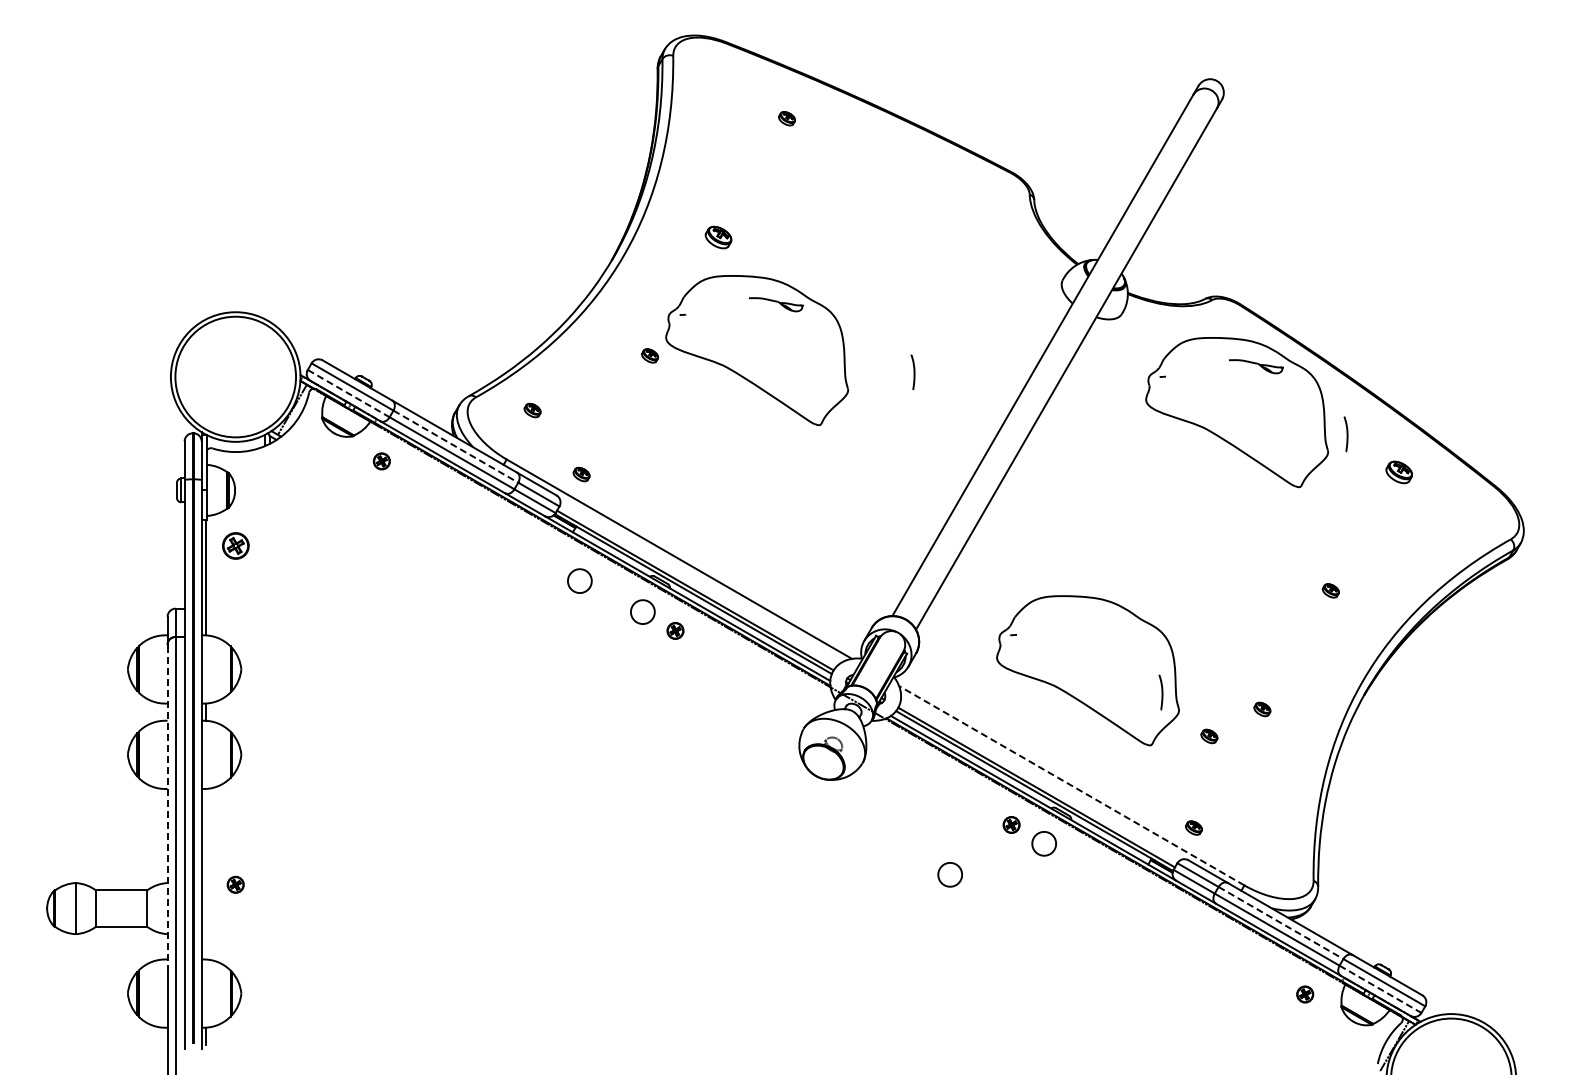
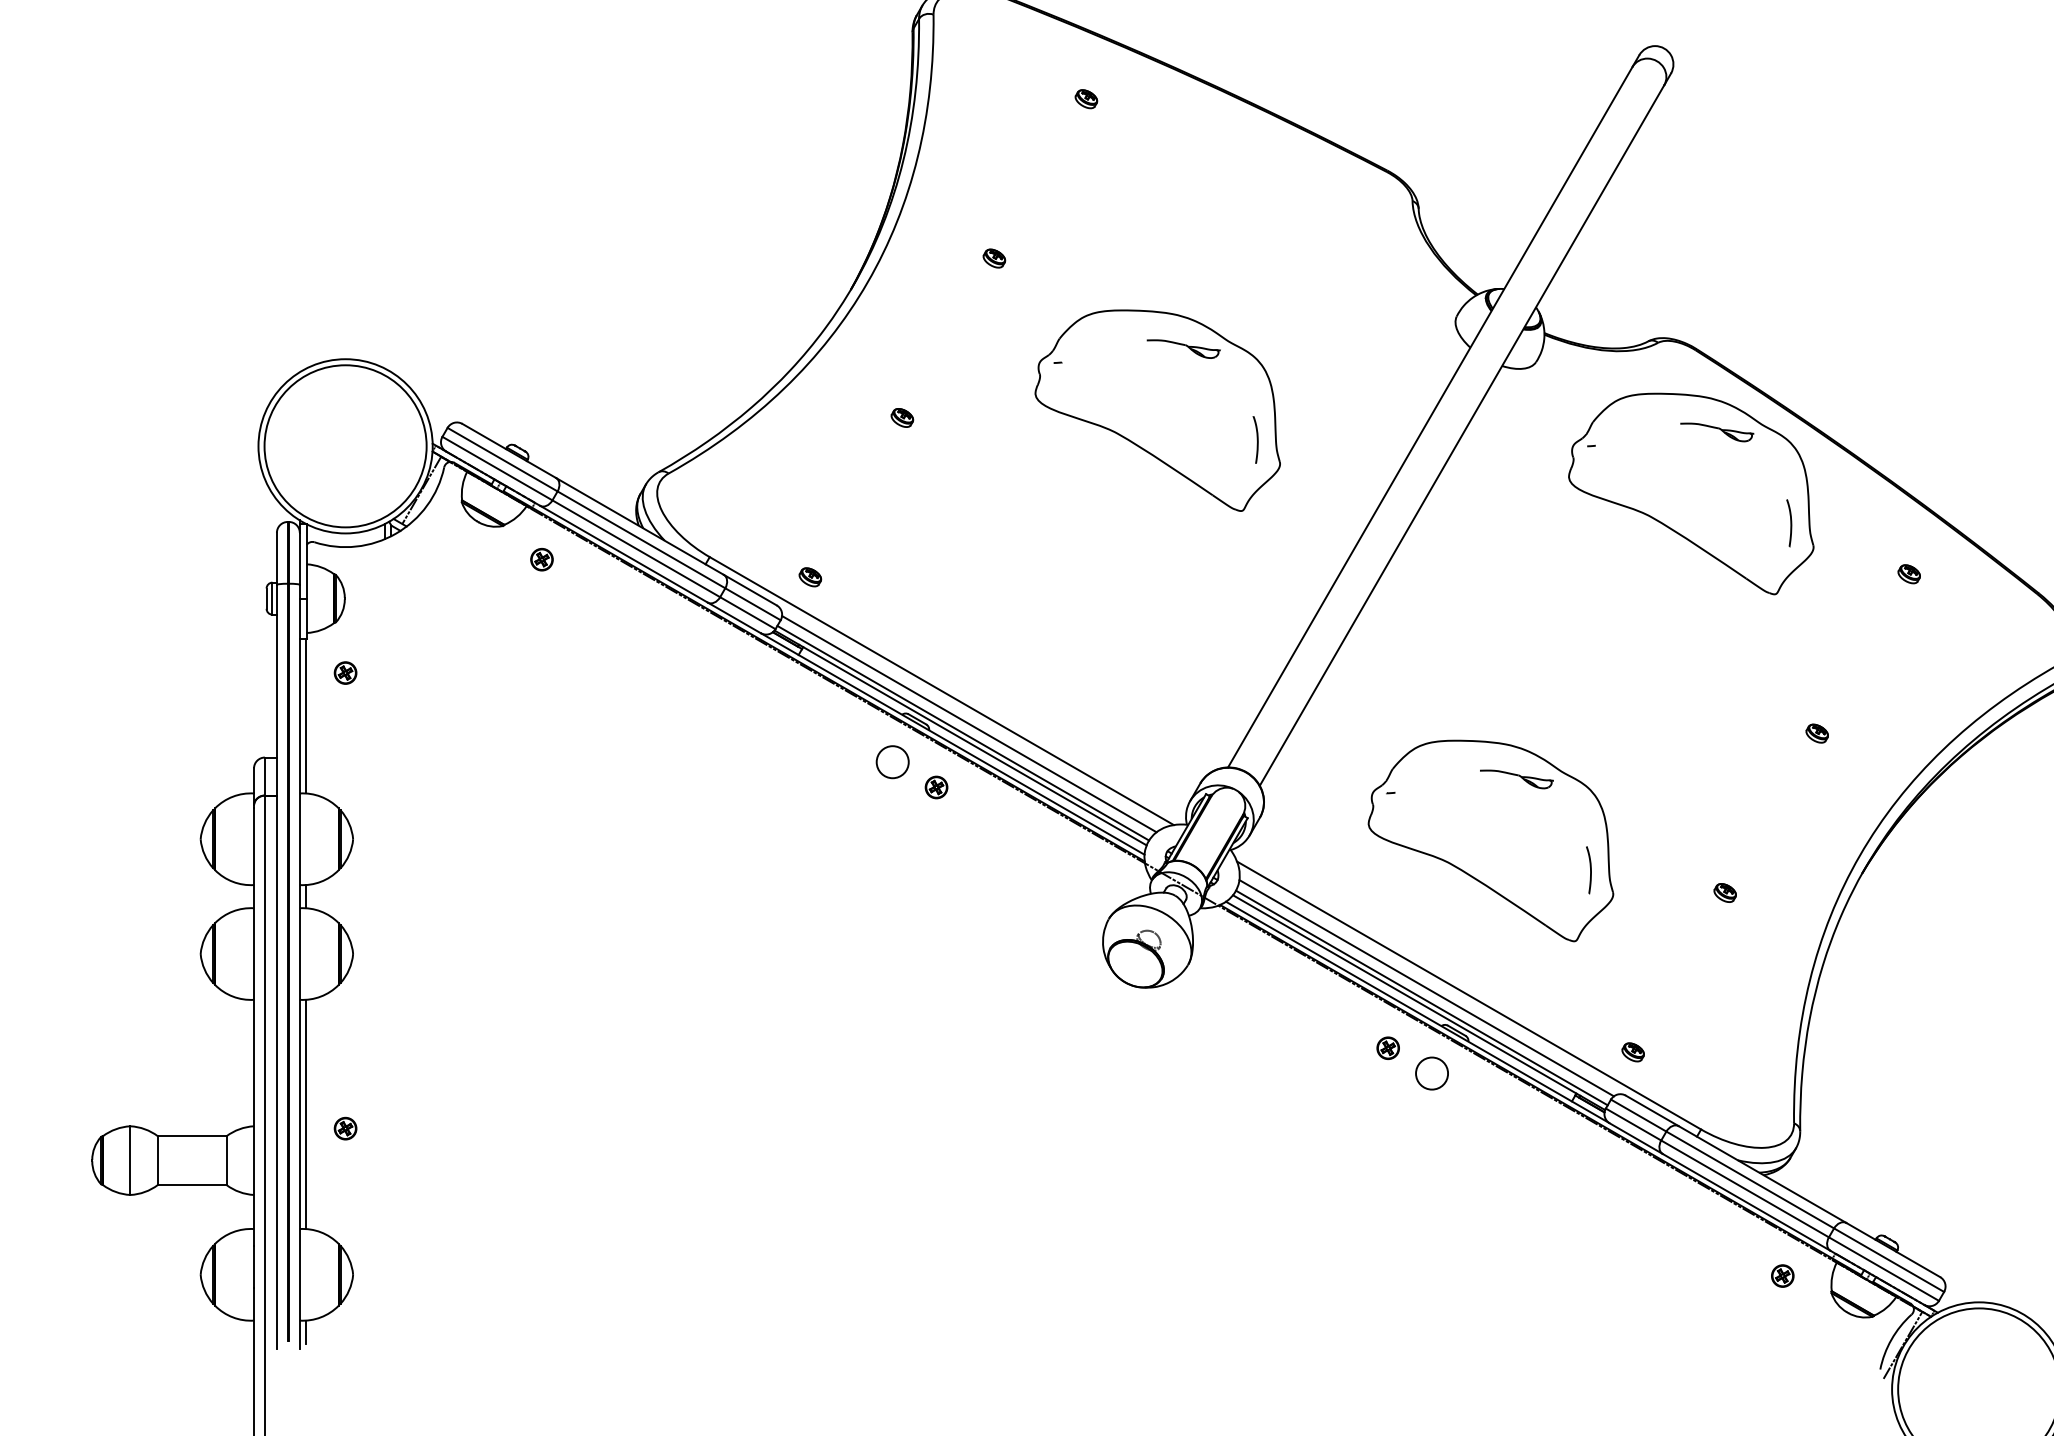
part: (718, 236) -> (994, 257), size x0.62
part: (756, 350) -> (1156, 410), moved
line: (349, 393) -> (498, 468), dashed -> solid
part: (532, 410) -> (744, 491), removed
curve: (1346, 434) -> (1789, 523), moved
line: (456, 446) -> (642, 539), dashed -> solid
part: (1399, 471) -> (1909, 573), size x0.62
part: (235, 545) -> (345, 672), size x0.62
circle: (579, 580) -> (807, 719), removed
line: (699, 583) -> (968, 723), added
part: (1106, 624) -> (1515, 778), added
part: (1209, 736) -> (1654, 929), removed
line: (1039, 779) -> (1425, 987), added
line: (1071, 785) -> (1468, 995), dashed -> solid
line: (167, 809) -> (253, 1027), dashed -> solid
line: (205, 873) -> (304, 1113), added
circle: (949, 874) -> (1304, 1114), removed
line: (1281, 923) -> (1750, 1180), dashed -> solid
line: (1380, 989) -> (1883, 1269), dashed -> solid

